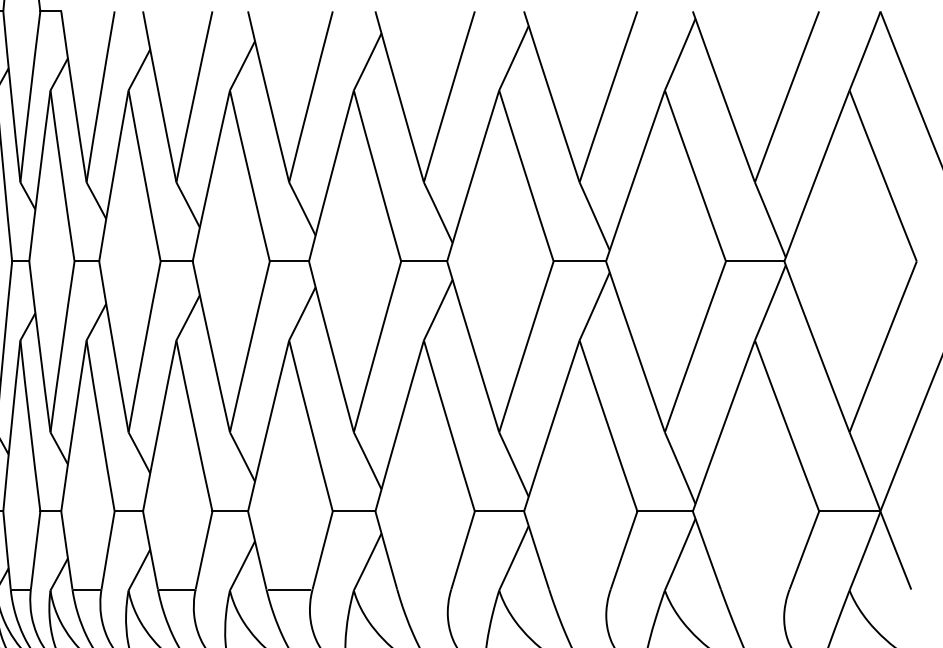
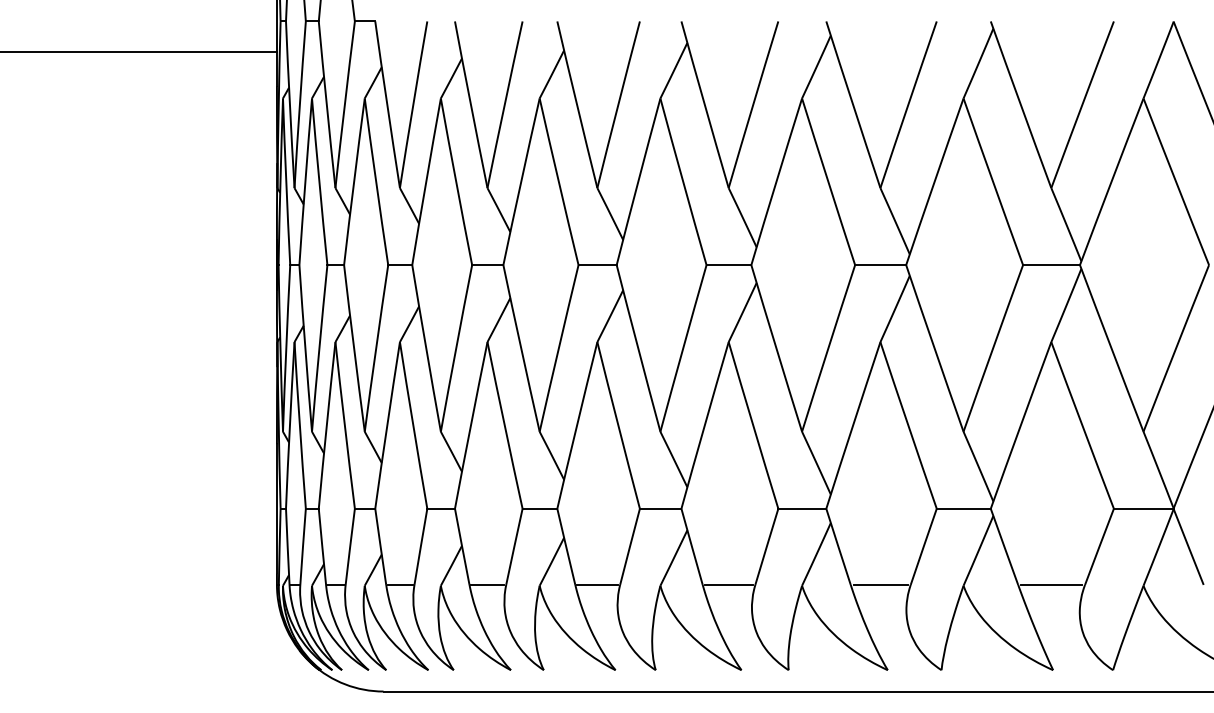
line: (423, 589) -> (728, 584), added
line: (579, 589) -> (880, 584), added
line: (755, 589) -> (1051, 584), added

